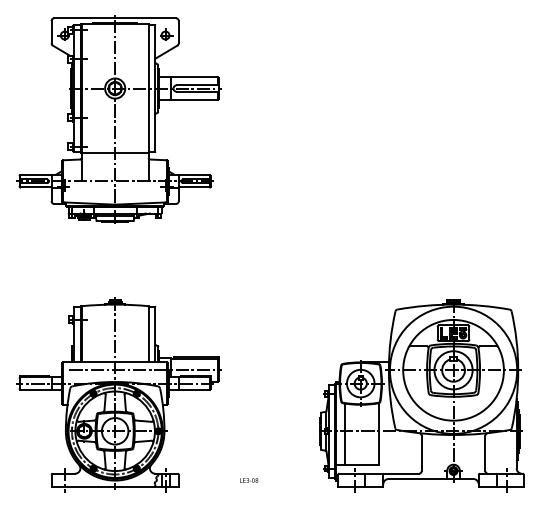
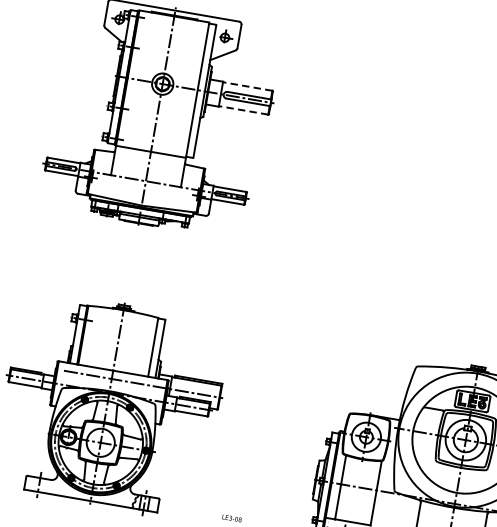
line: (194, 77) -> (247, 86), solid -> dashed
line: (194, 99) -> (243, 109), solid -> dashed

